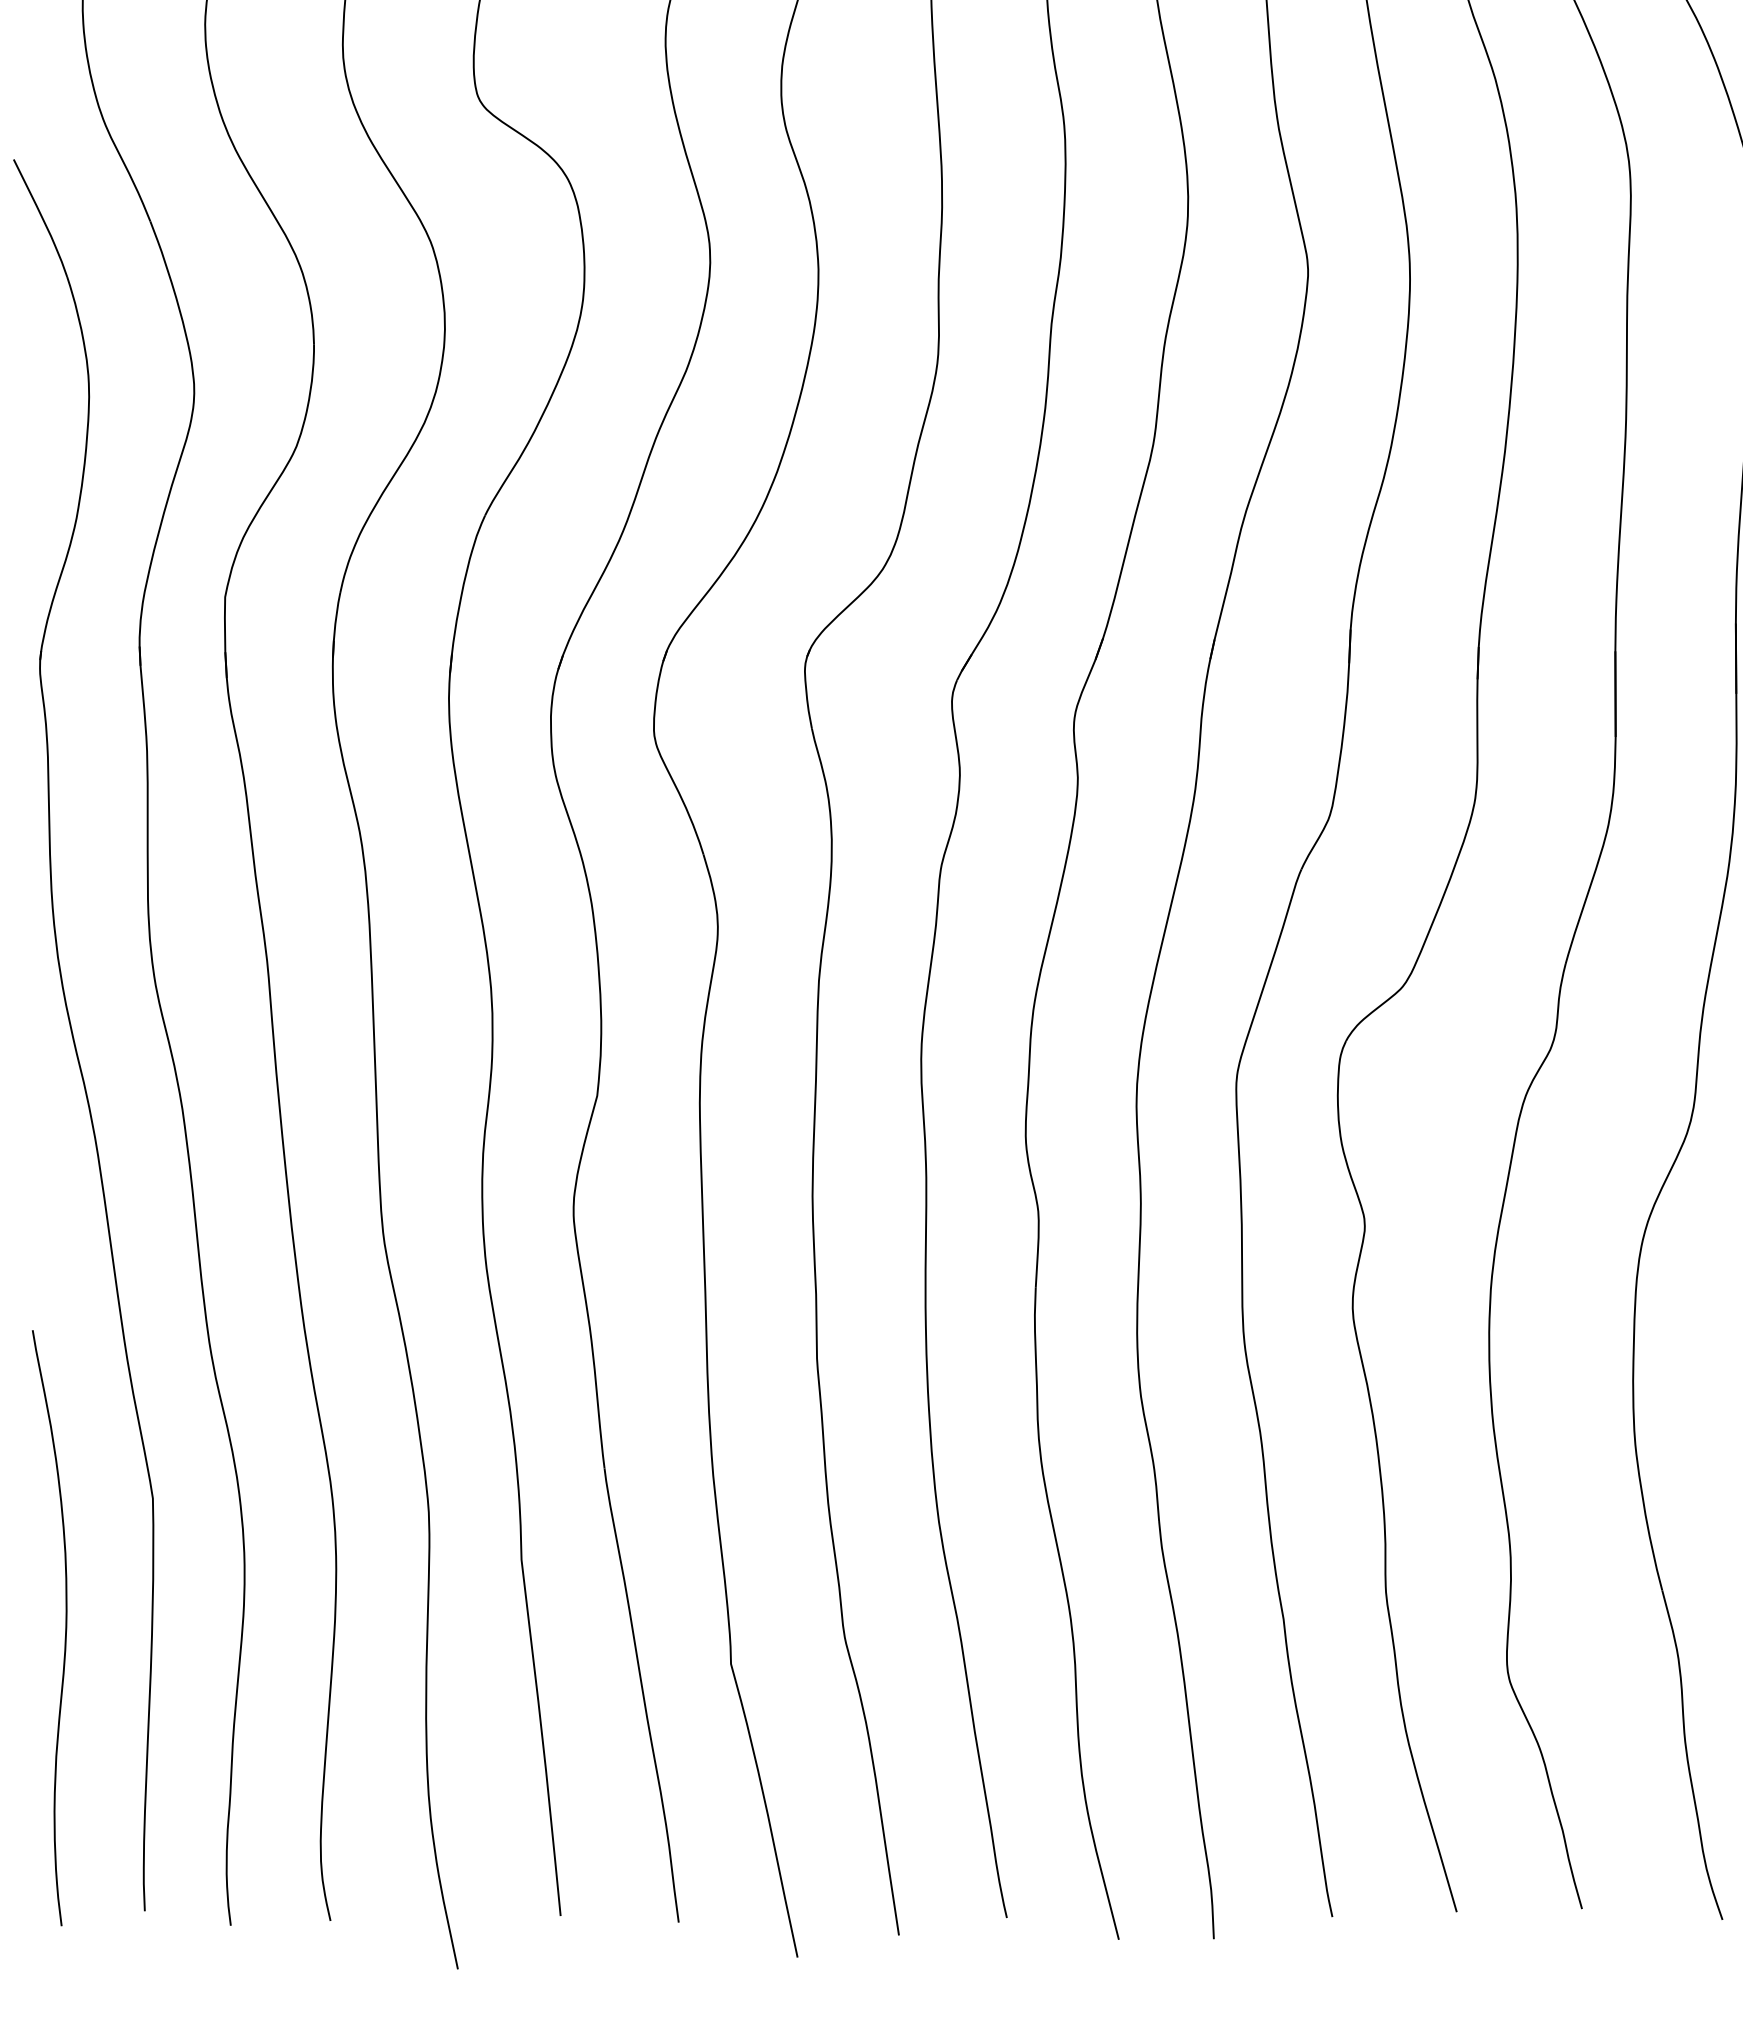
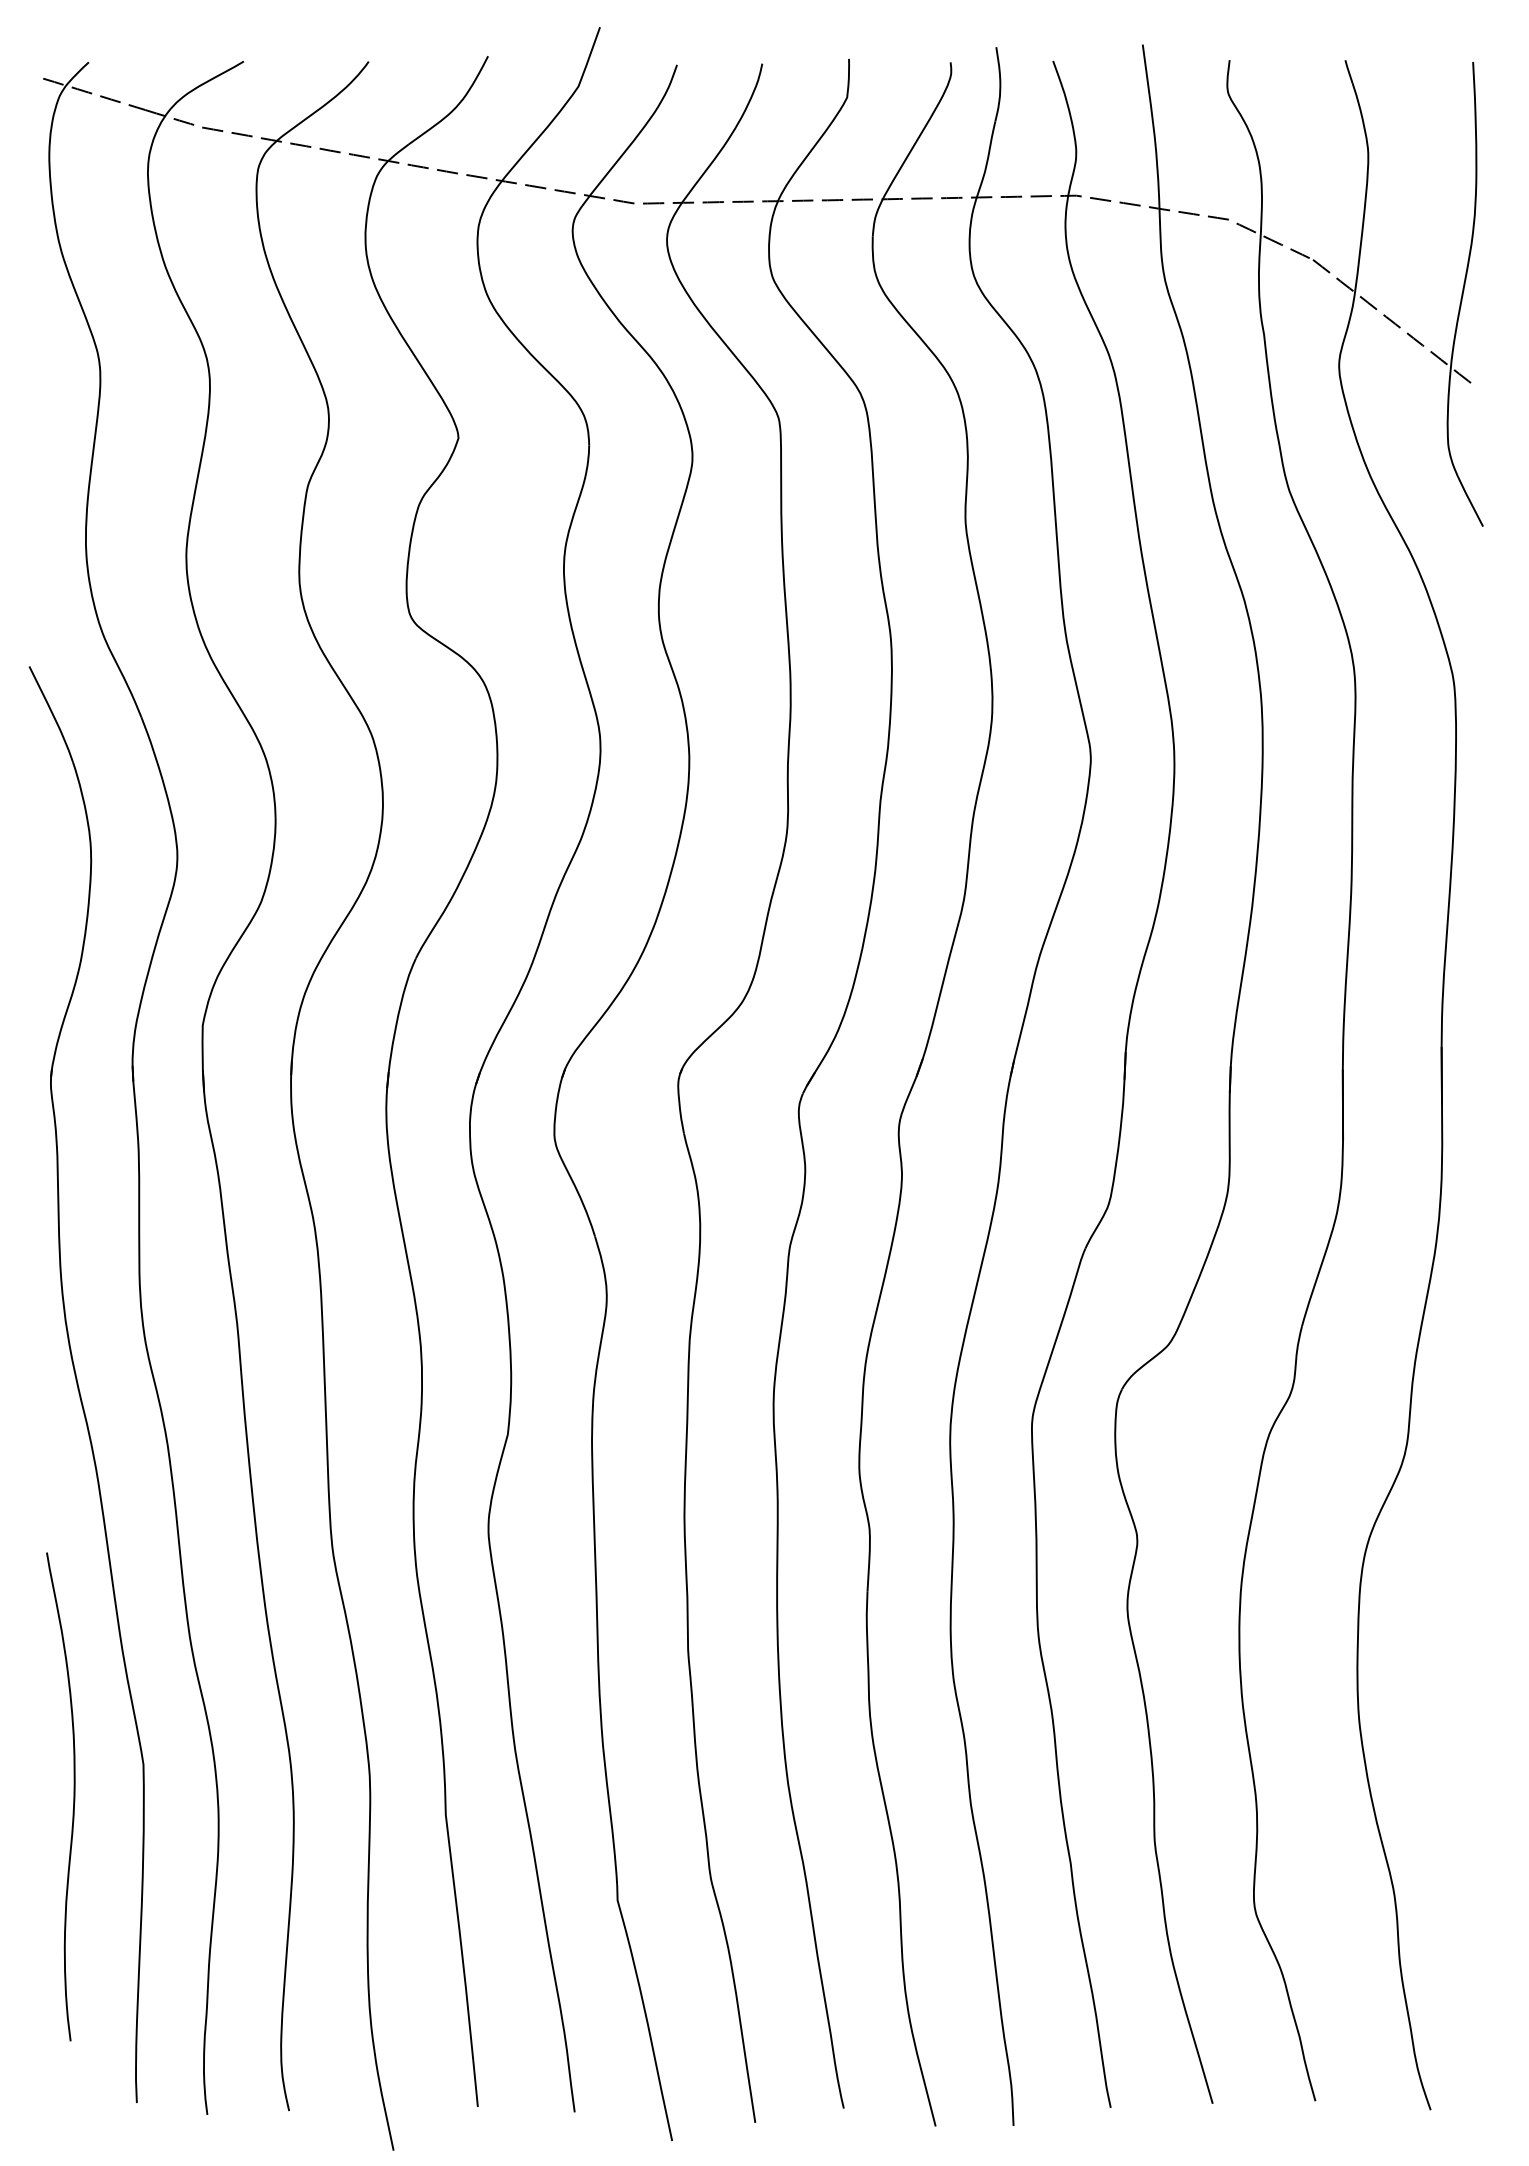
curve: (65, 1627) -> (73, 1796), moved

